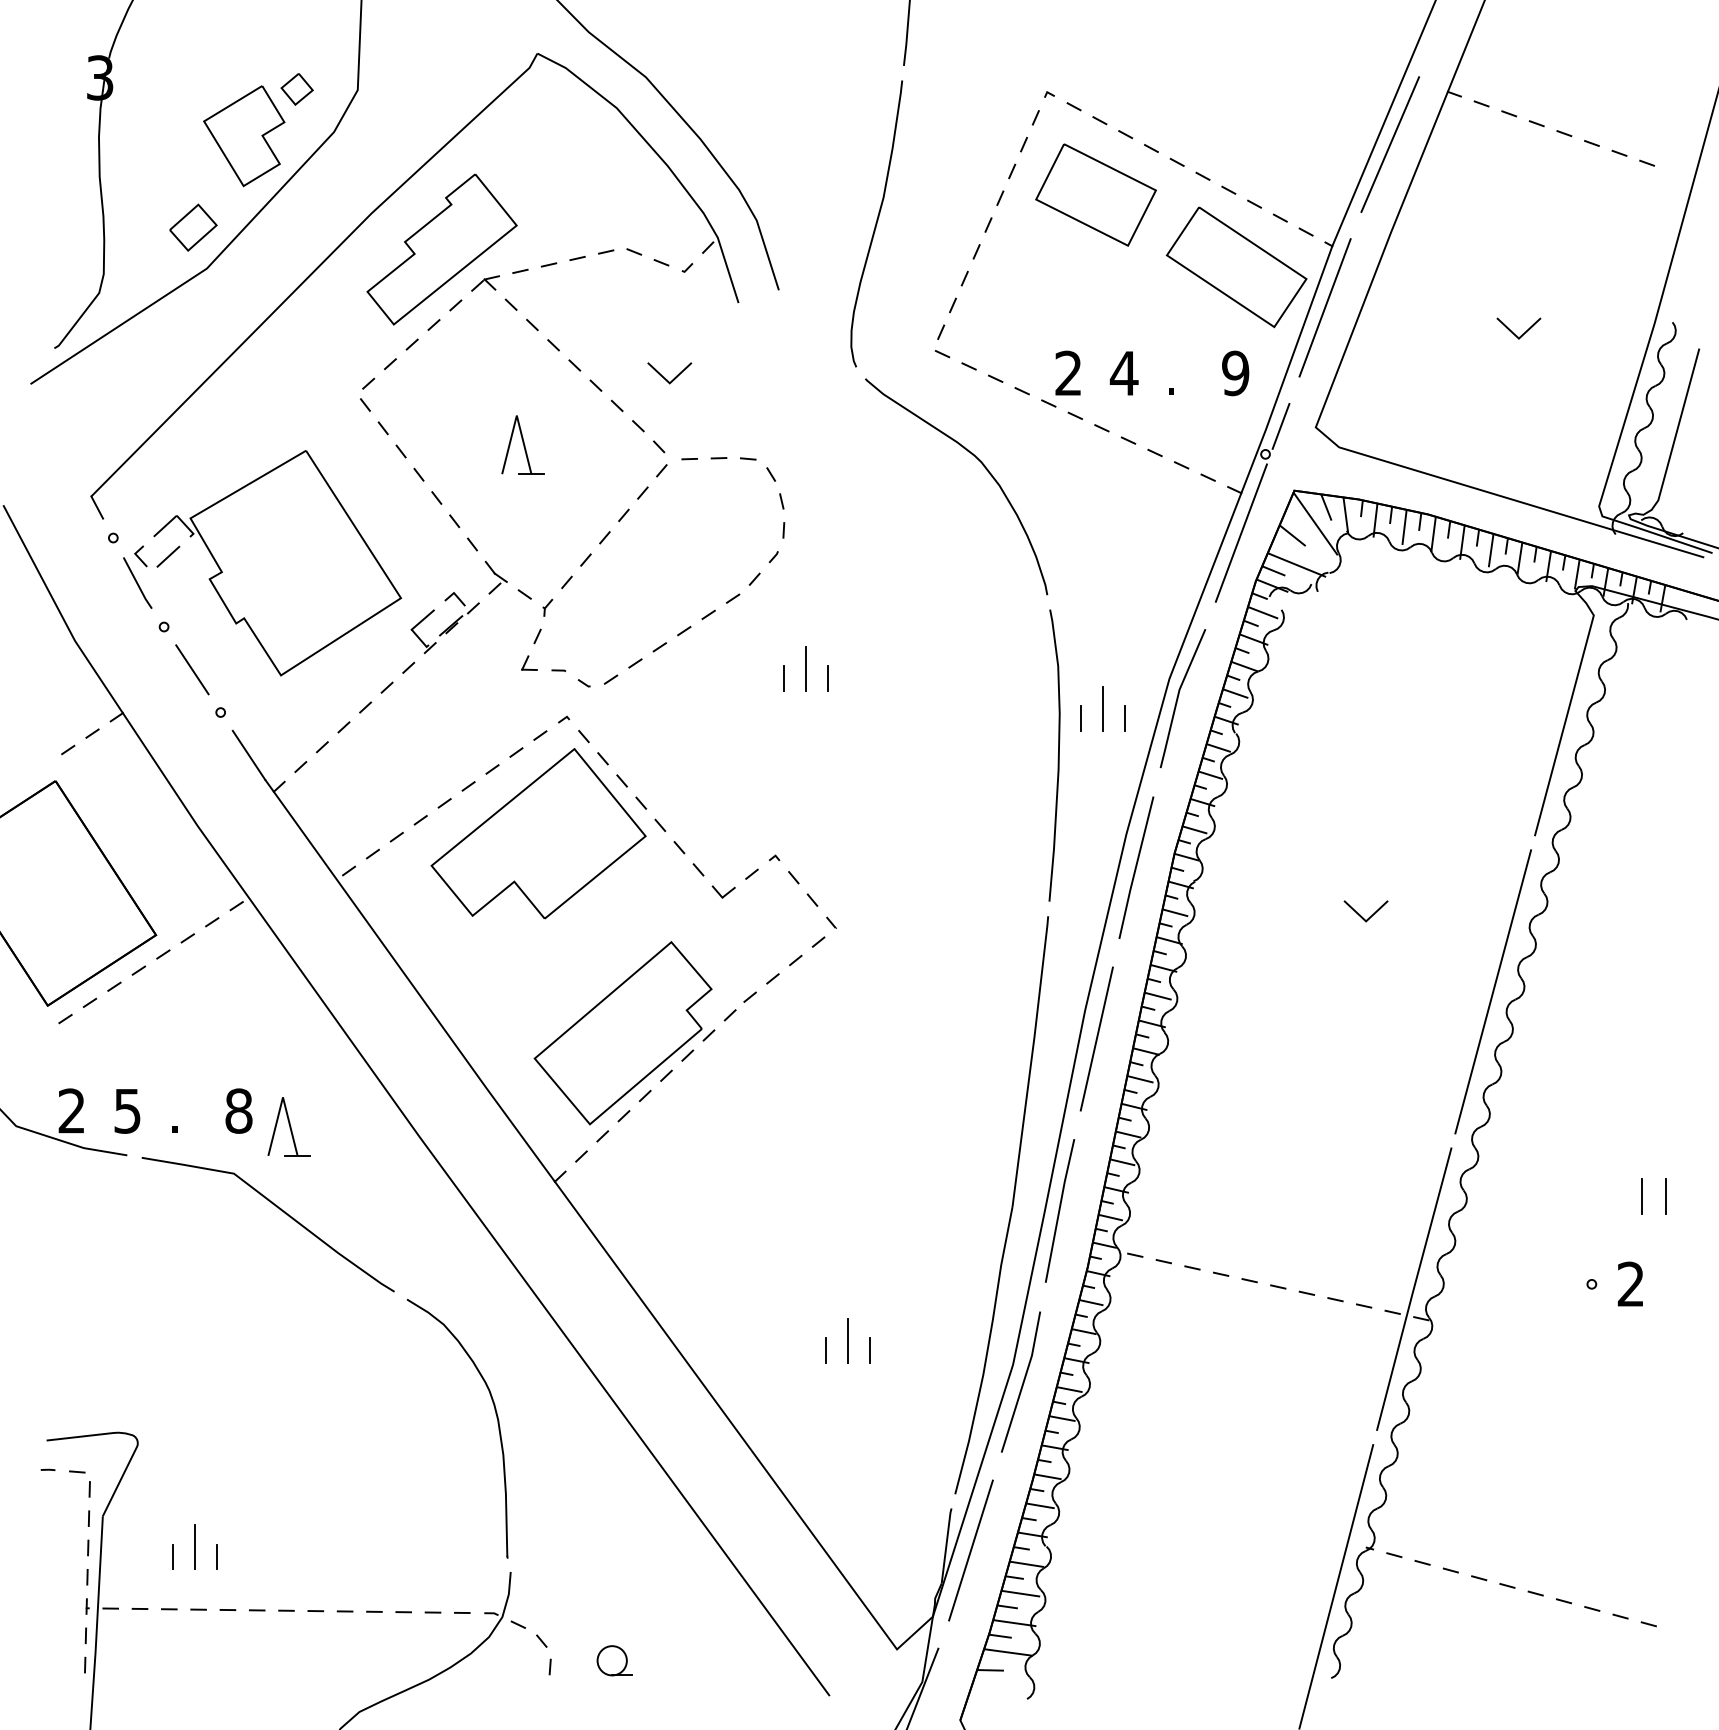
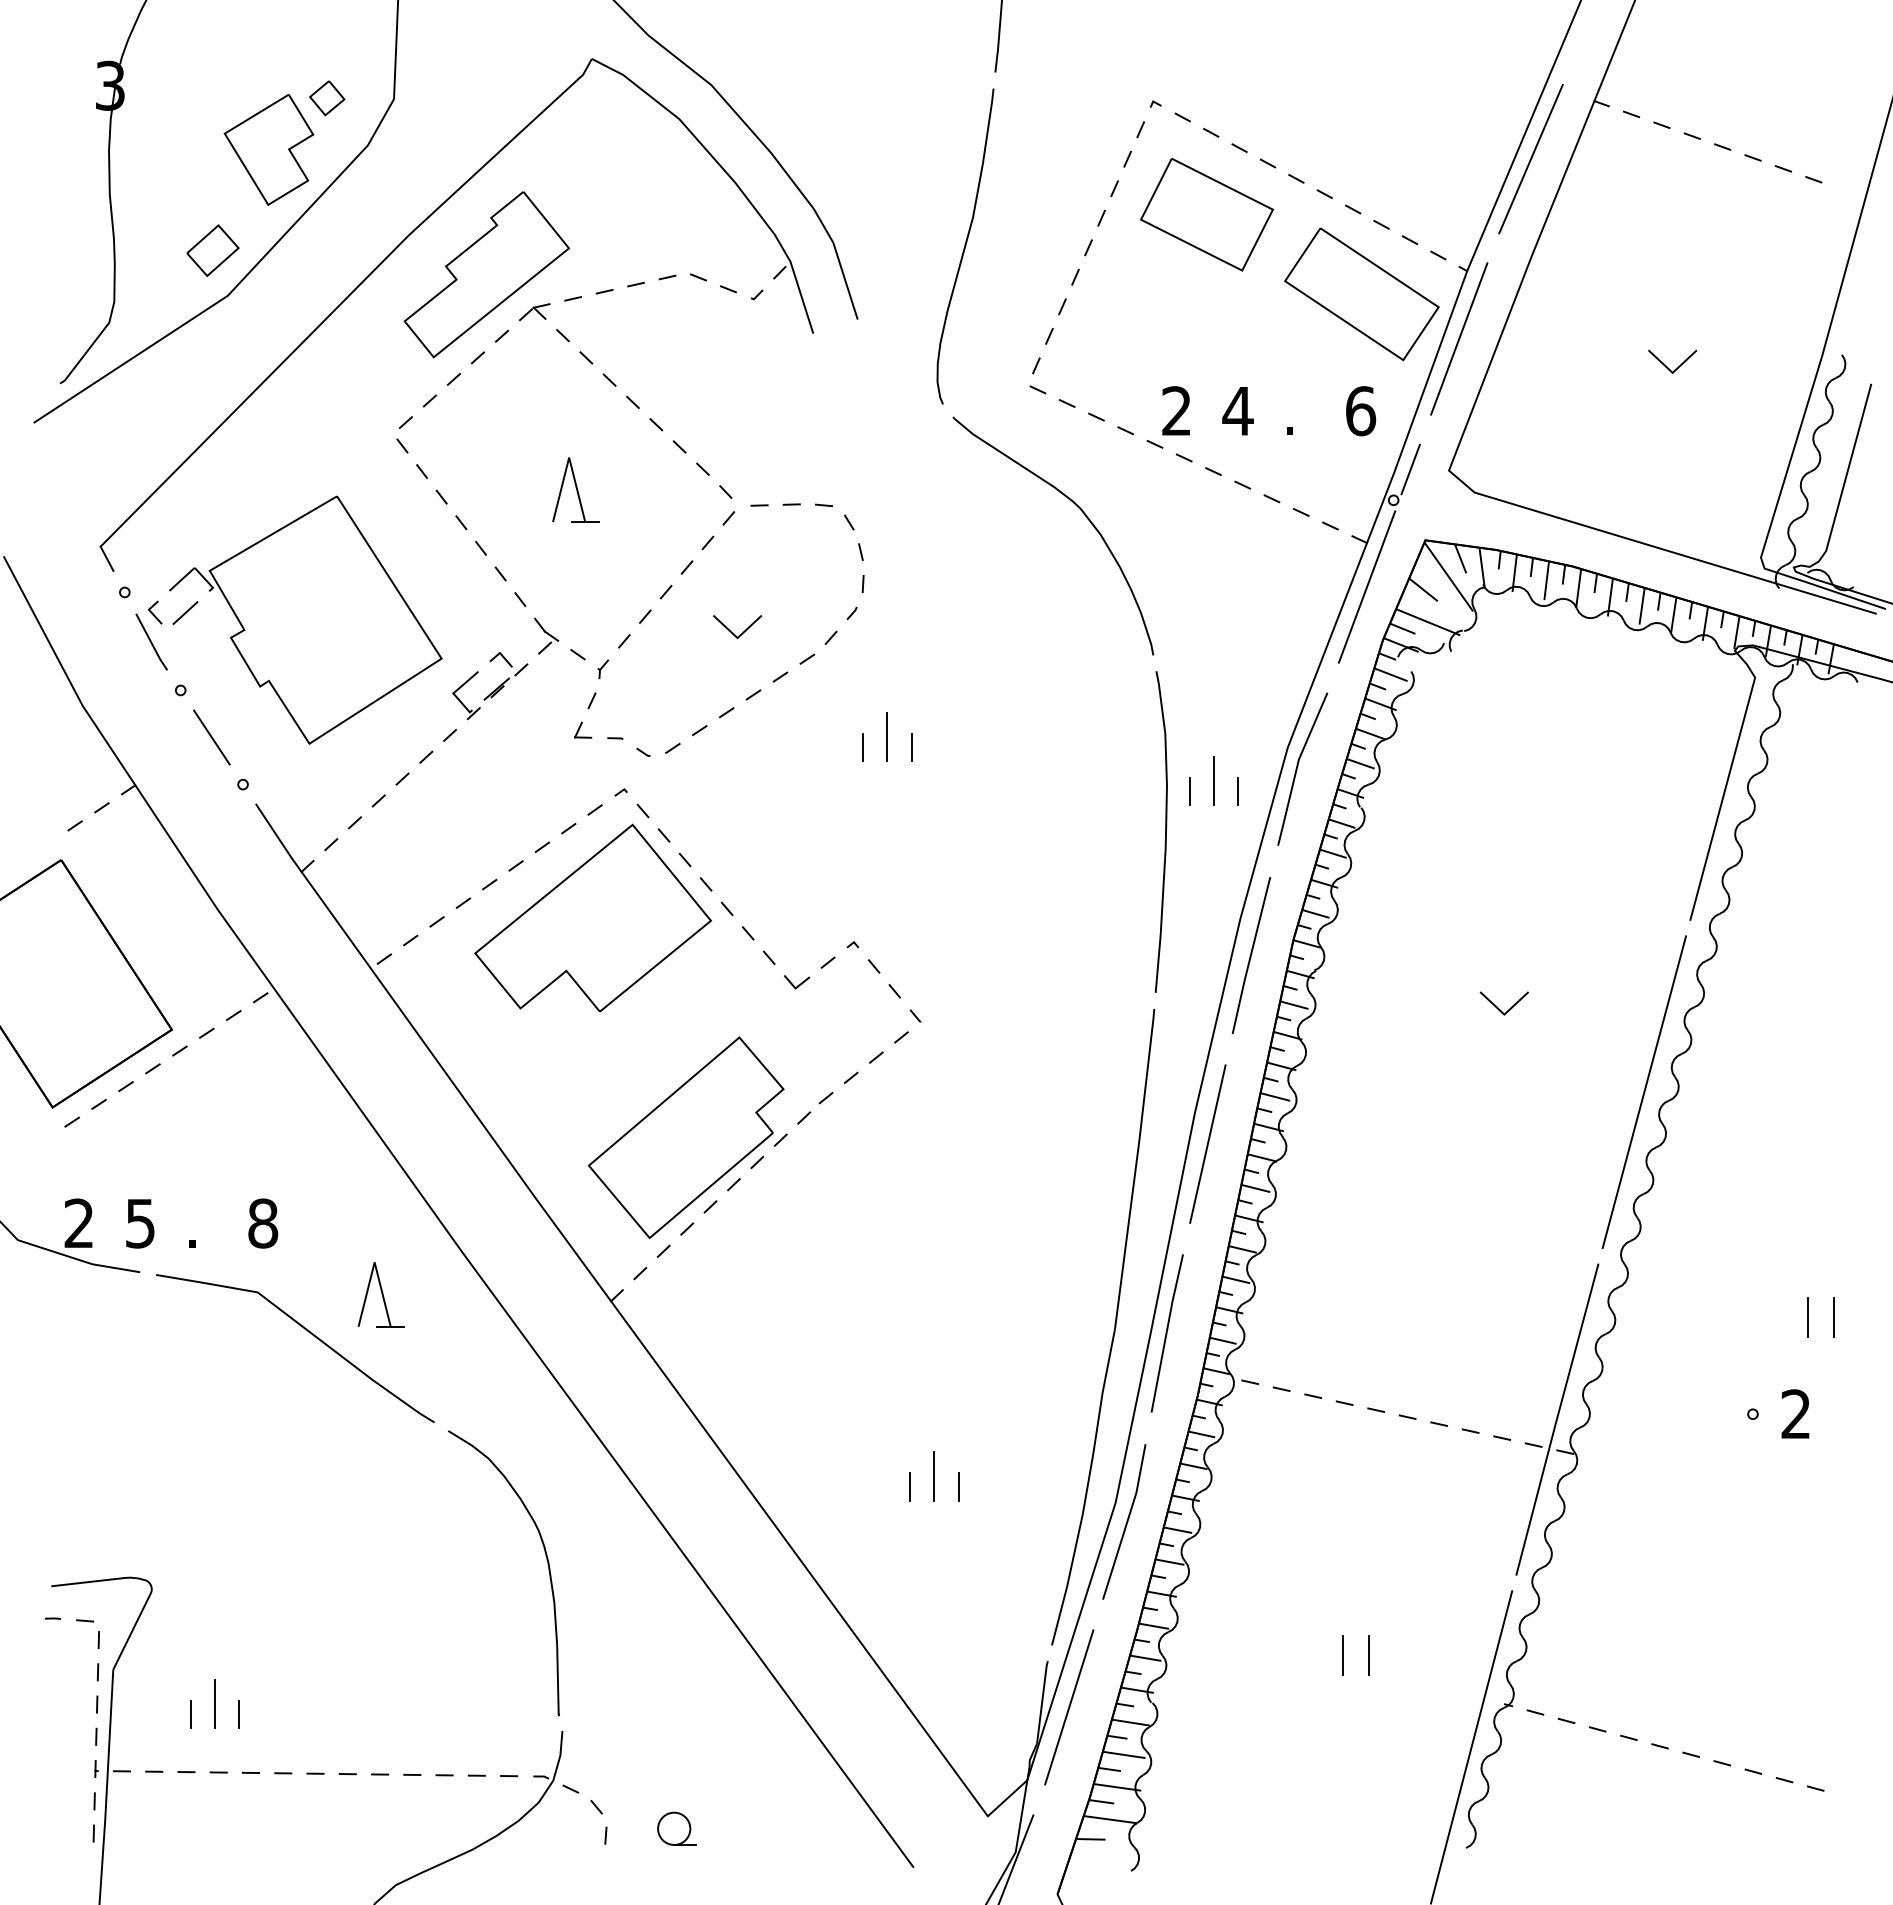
text: (1235, 373) -> (1360, 411), 9 -> 6
line: (666, 378) -> (733, 632), moved
part: (288, 1126) -> (380, 1294), moved
line: (1220, 1503) -> (1343, 1655), added
line: (1243, 1503) -> (1369, 1655), added

